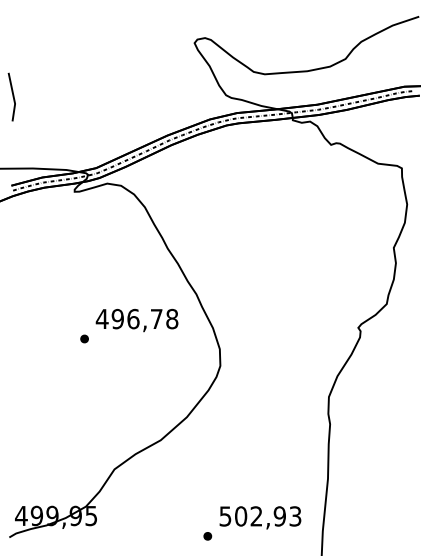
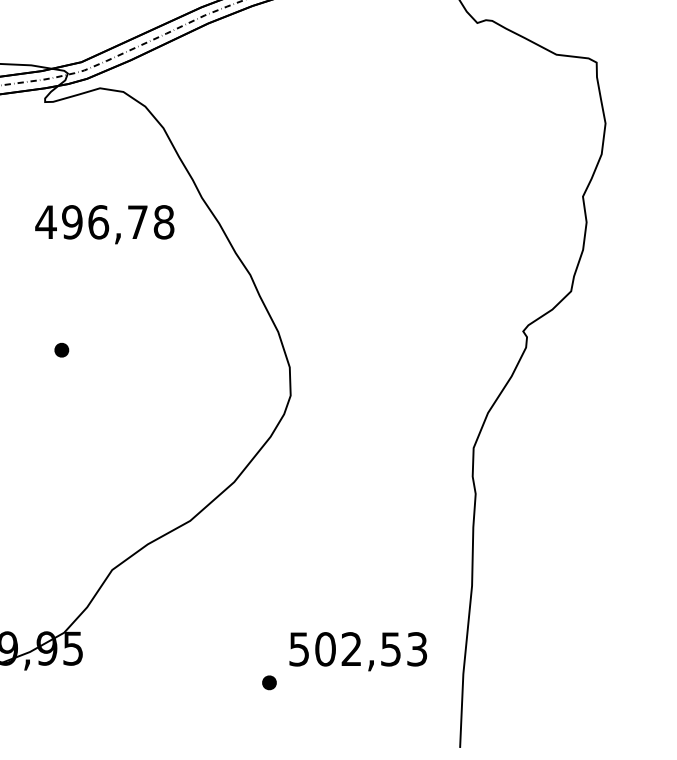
text: (136, 320) -> (103, 224), moved
text: (279, 516) -> (390, 649), 502,93 -> 502,53

